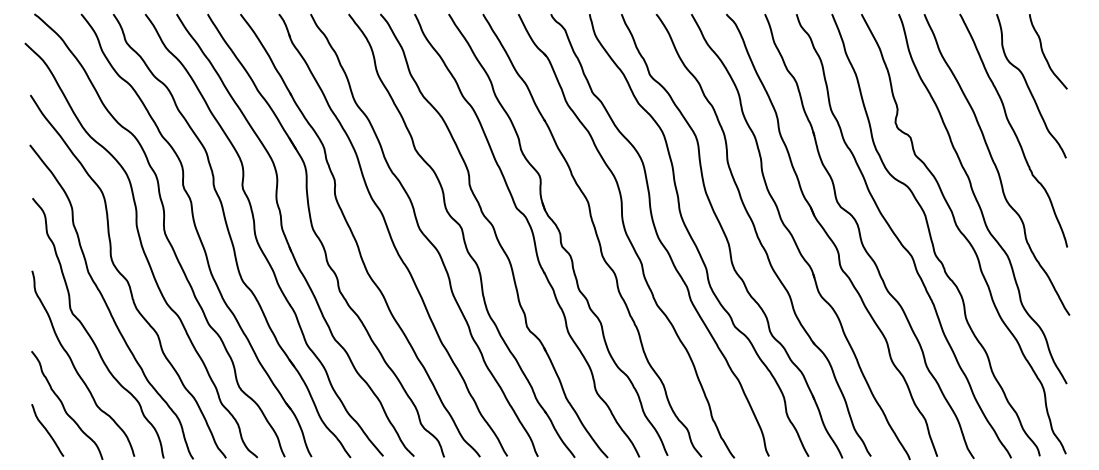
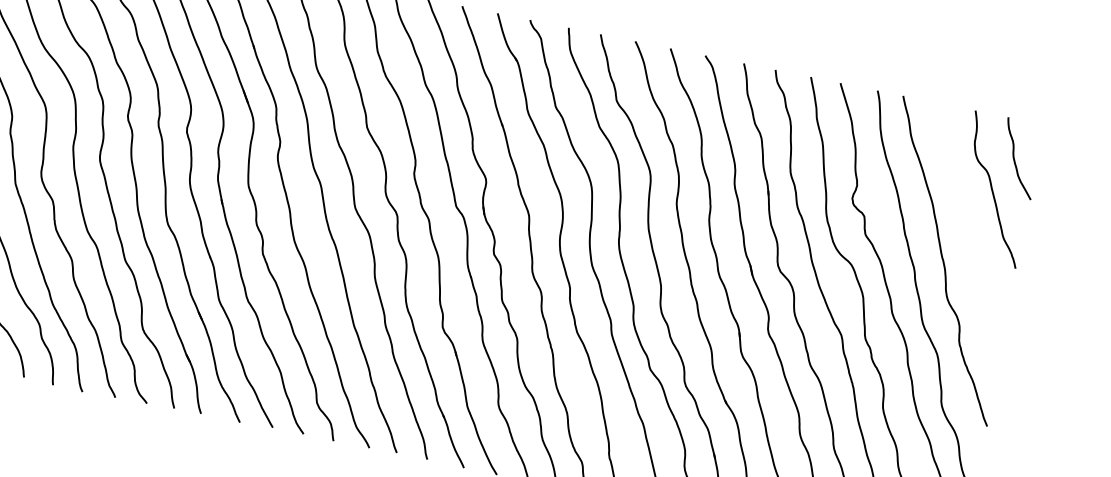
curve: (1013, 130) -> (968, 230), removed

